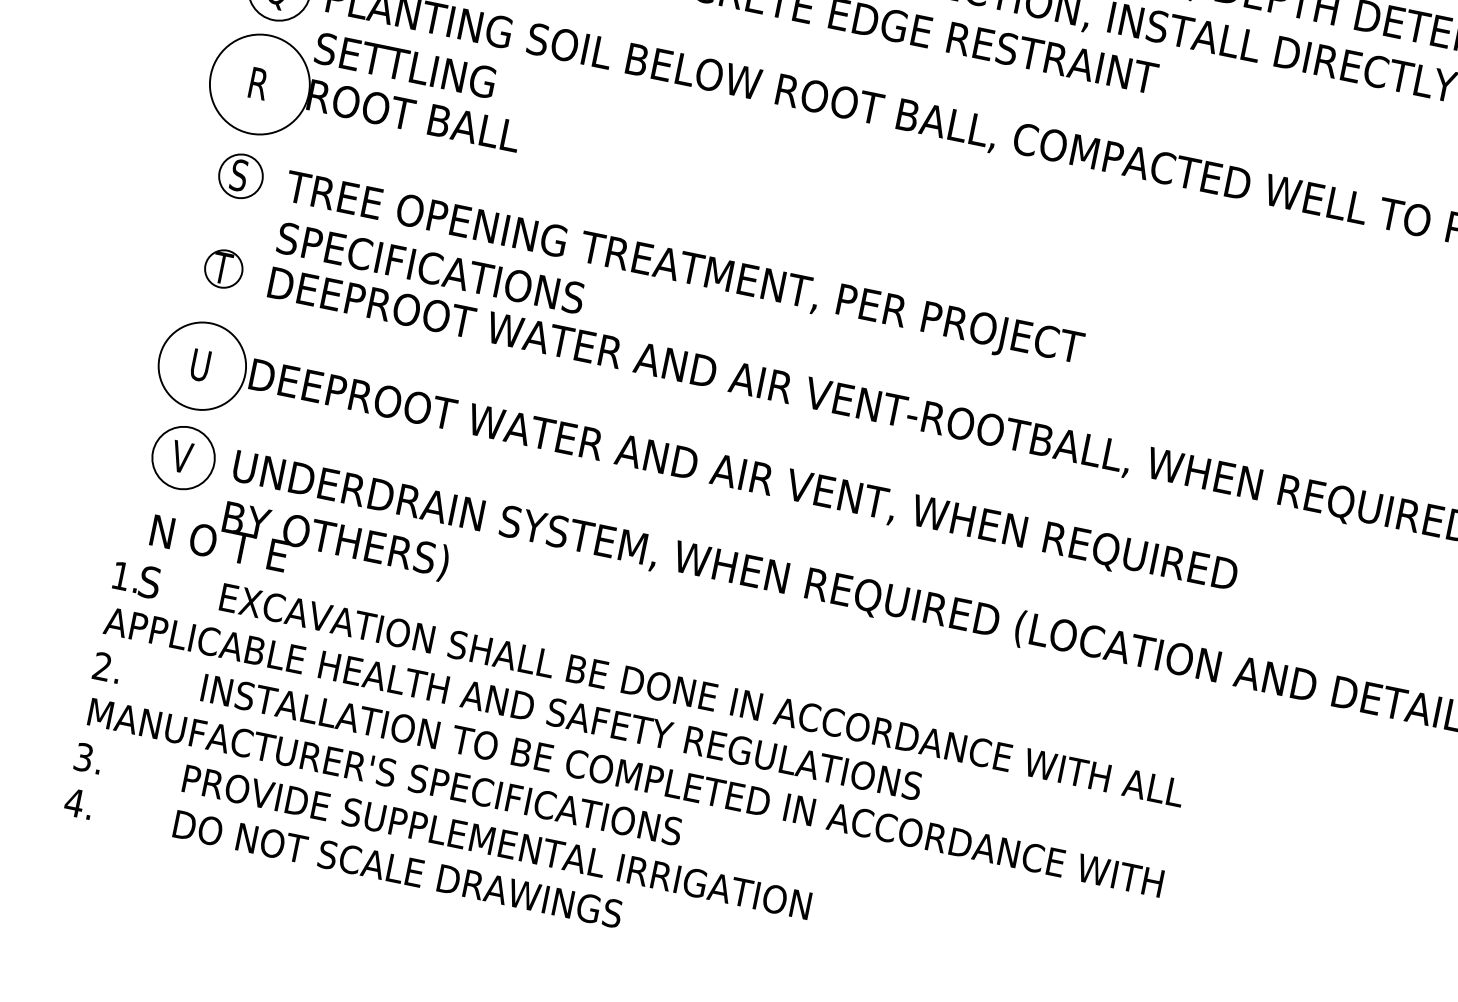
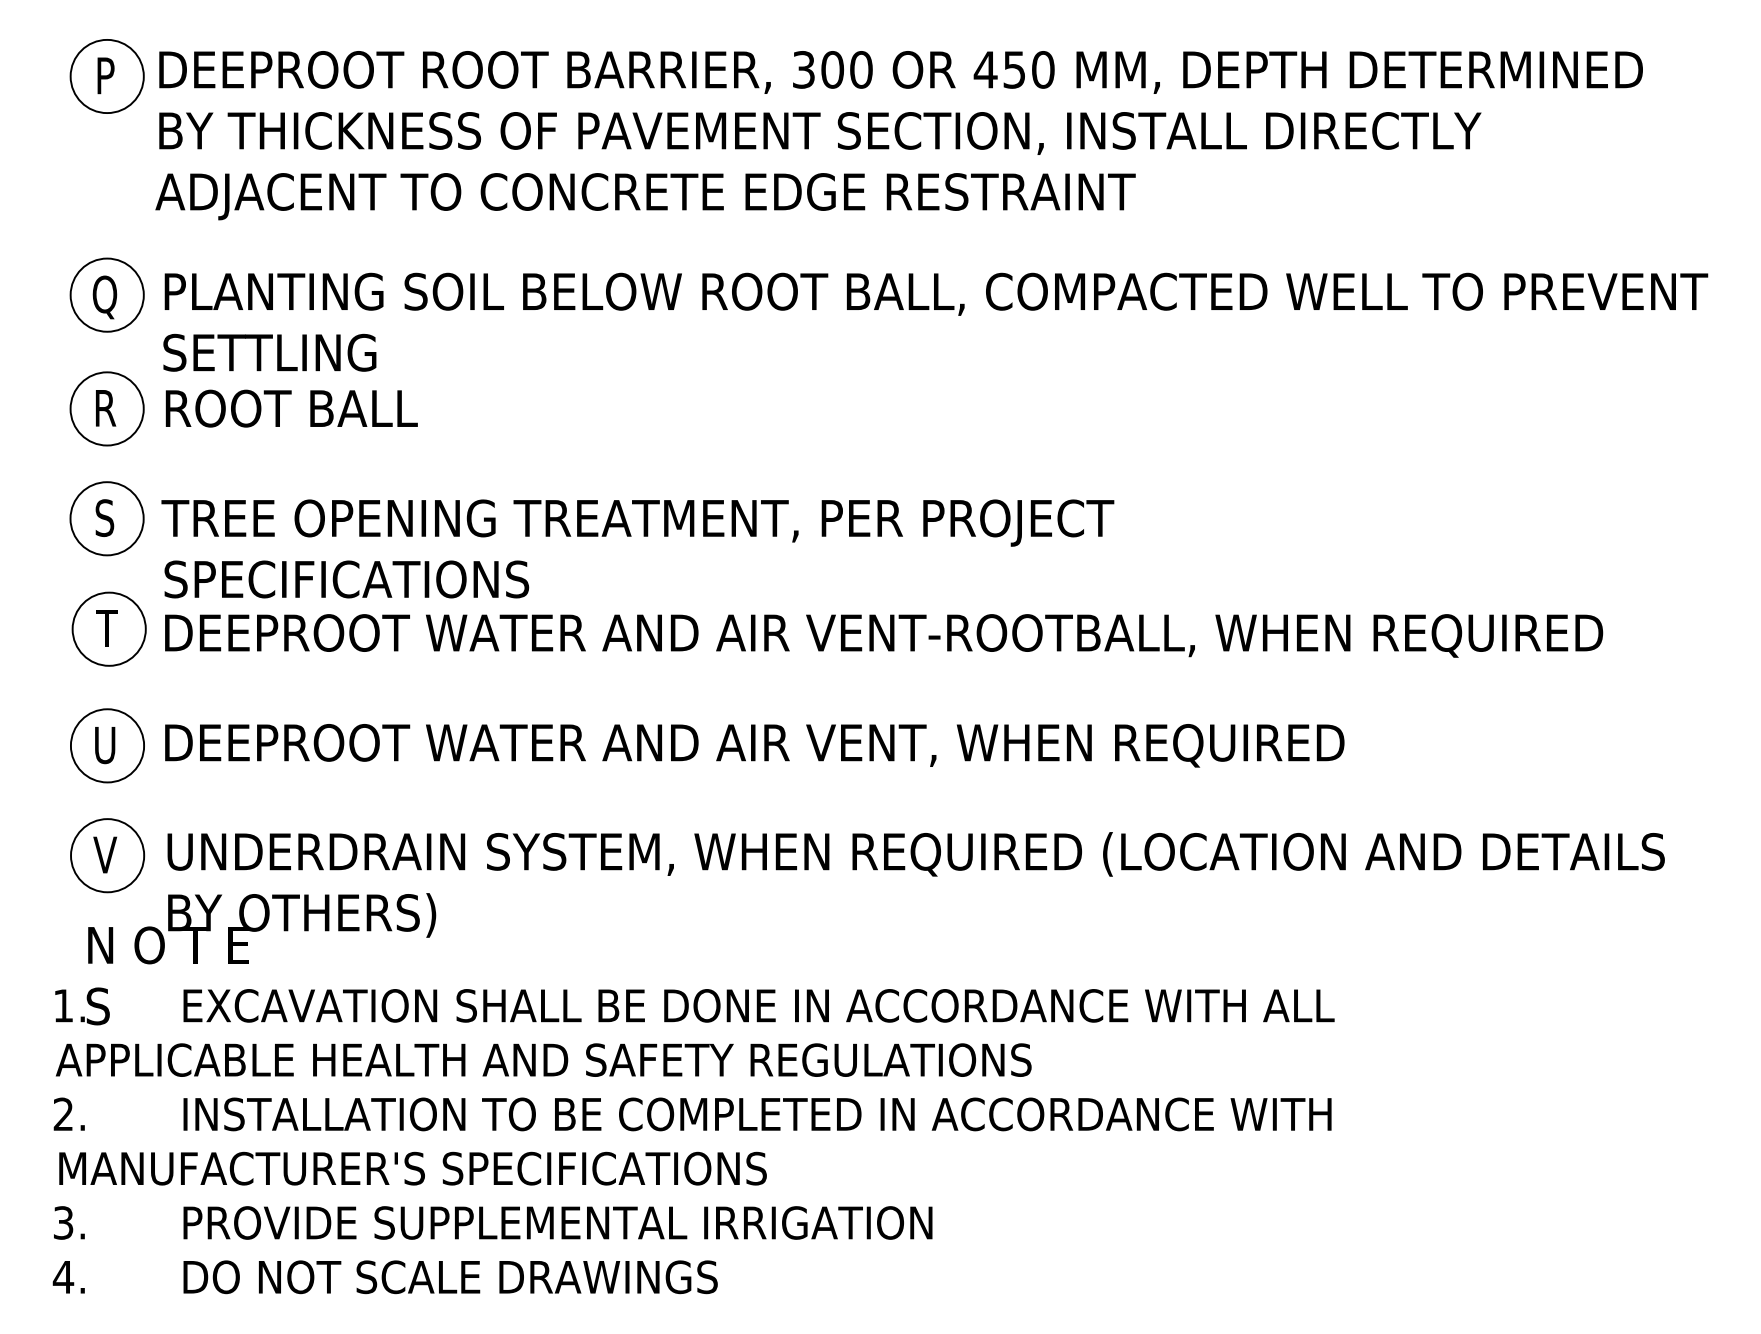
circle: (259, 84) -> (106, 408), size x0.62
circle: (240, 176) -> (106, 518), size x1.43
circle: (223, 268) -> (108, 628), size x1.67
circle: (202, 365) -> (107, 745), size x0.71

